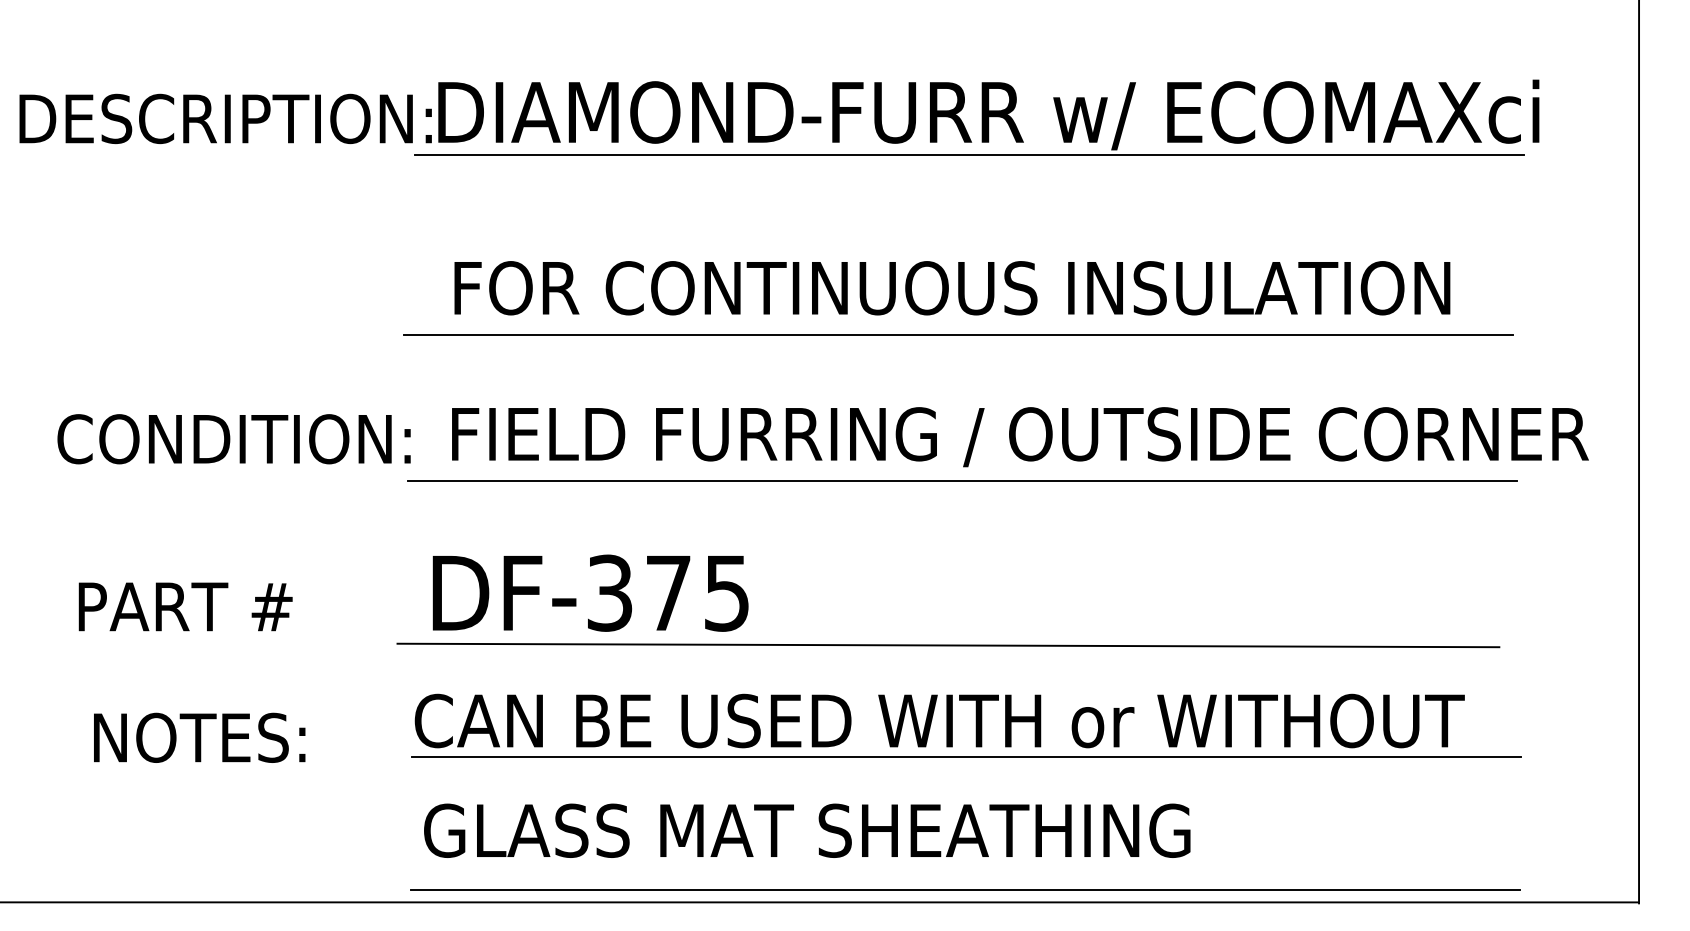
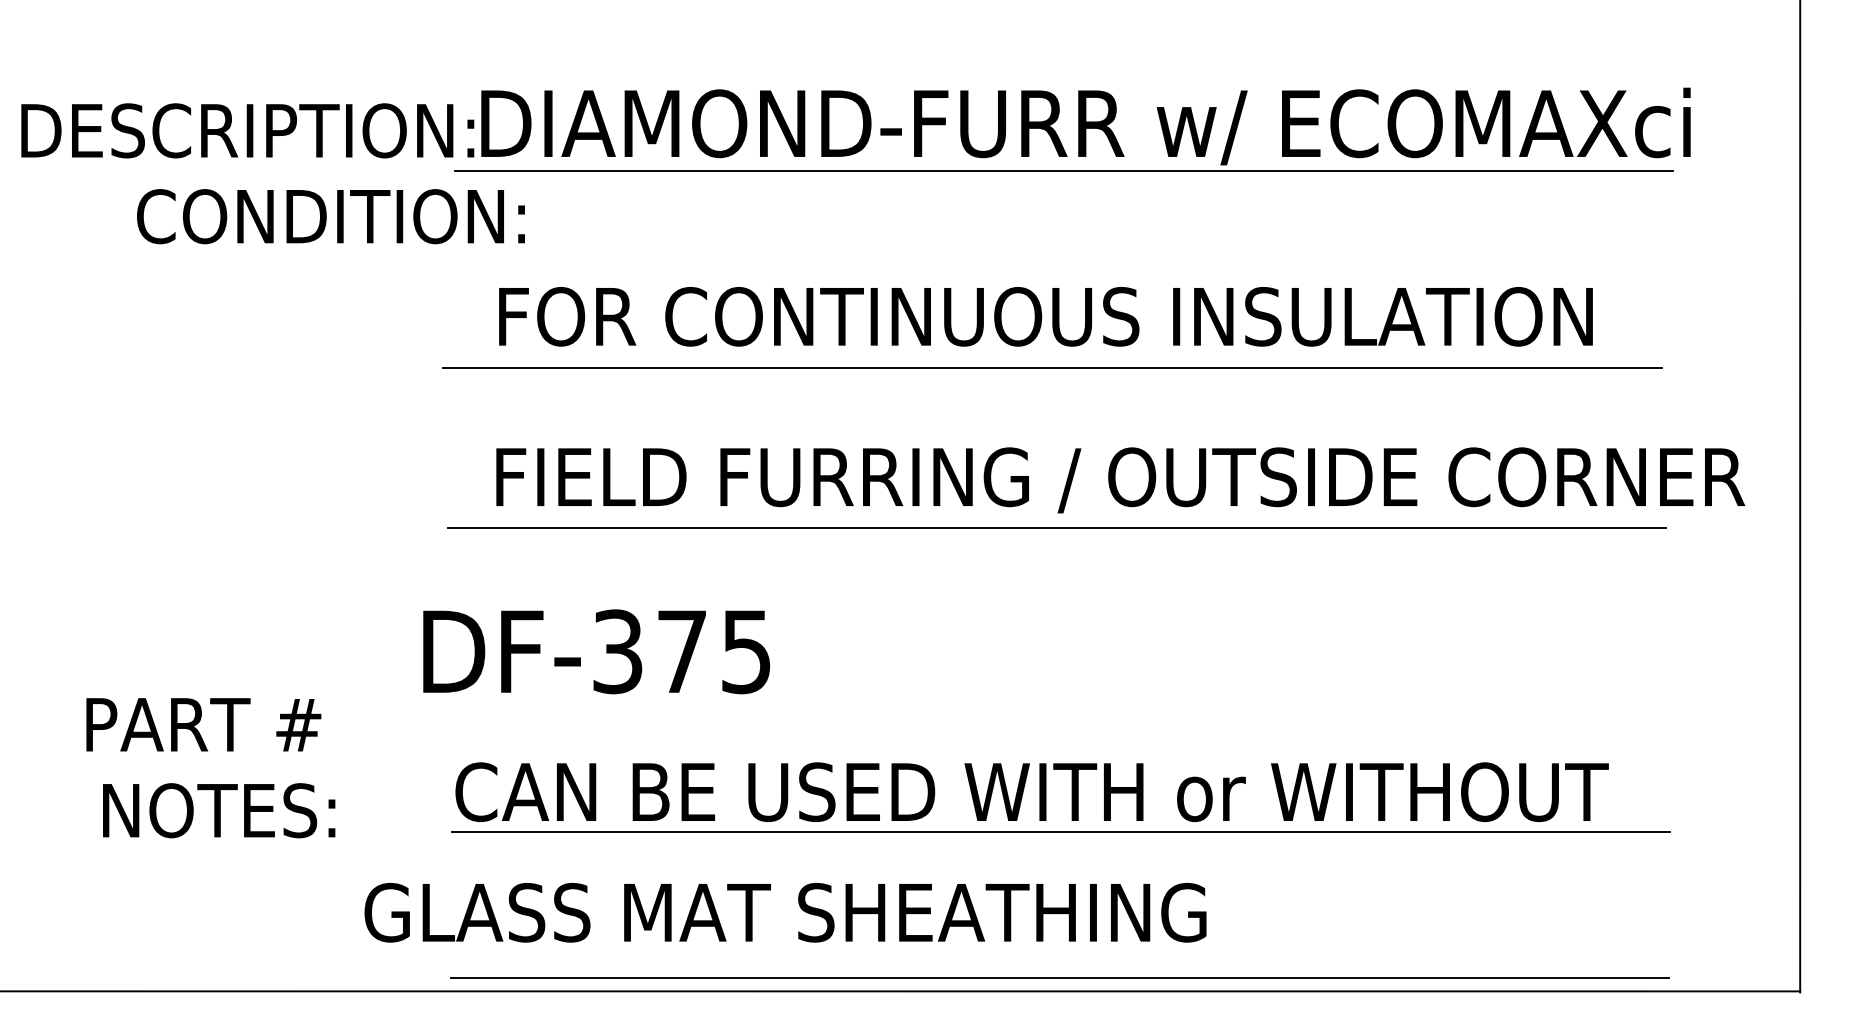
text: (233, 439) -> (330, 216), moved
text: (590, 592) -> (596, 651), moved
text: (185, 606) -> (203, 724), moved
line: (948, 645) -> (1041, 709), removed
text: (807, 830) -> (785, 912), moved

